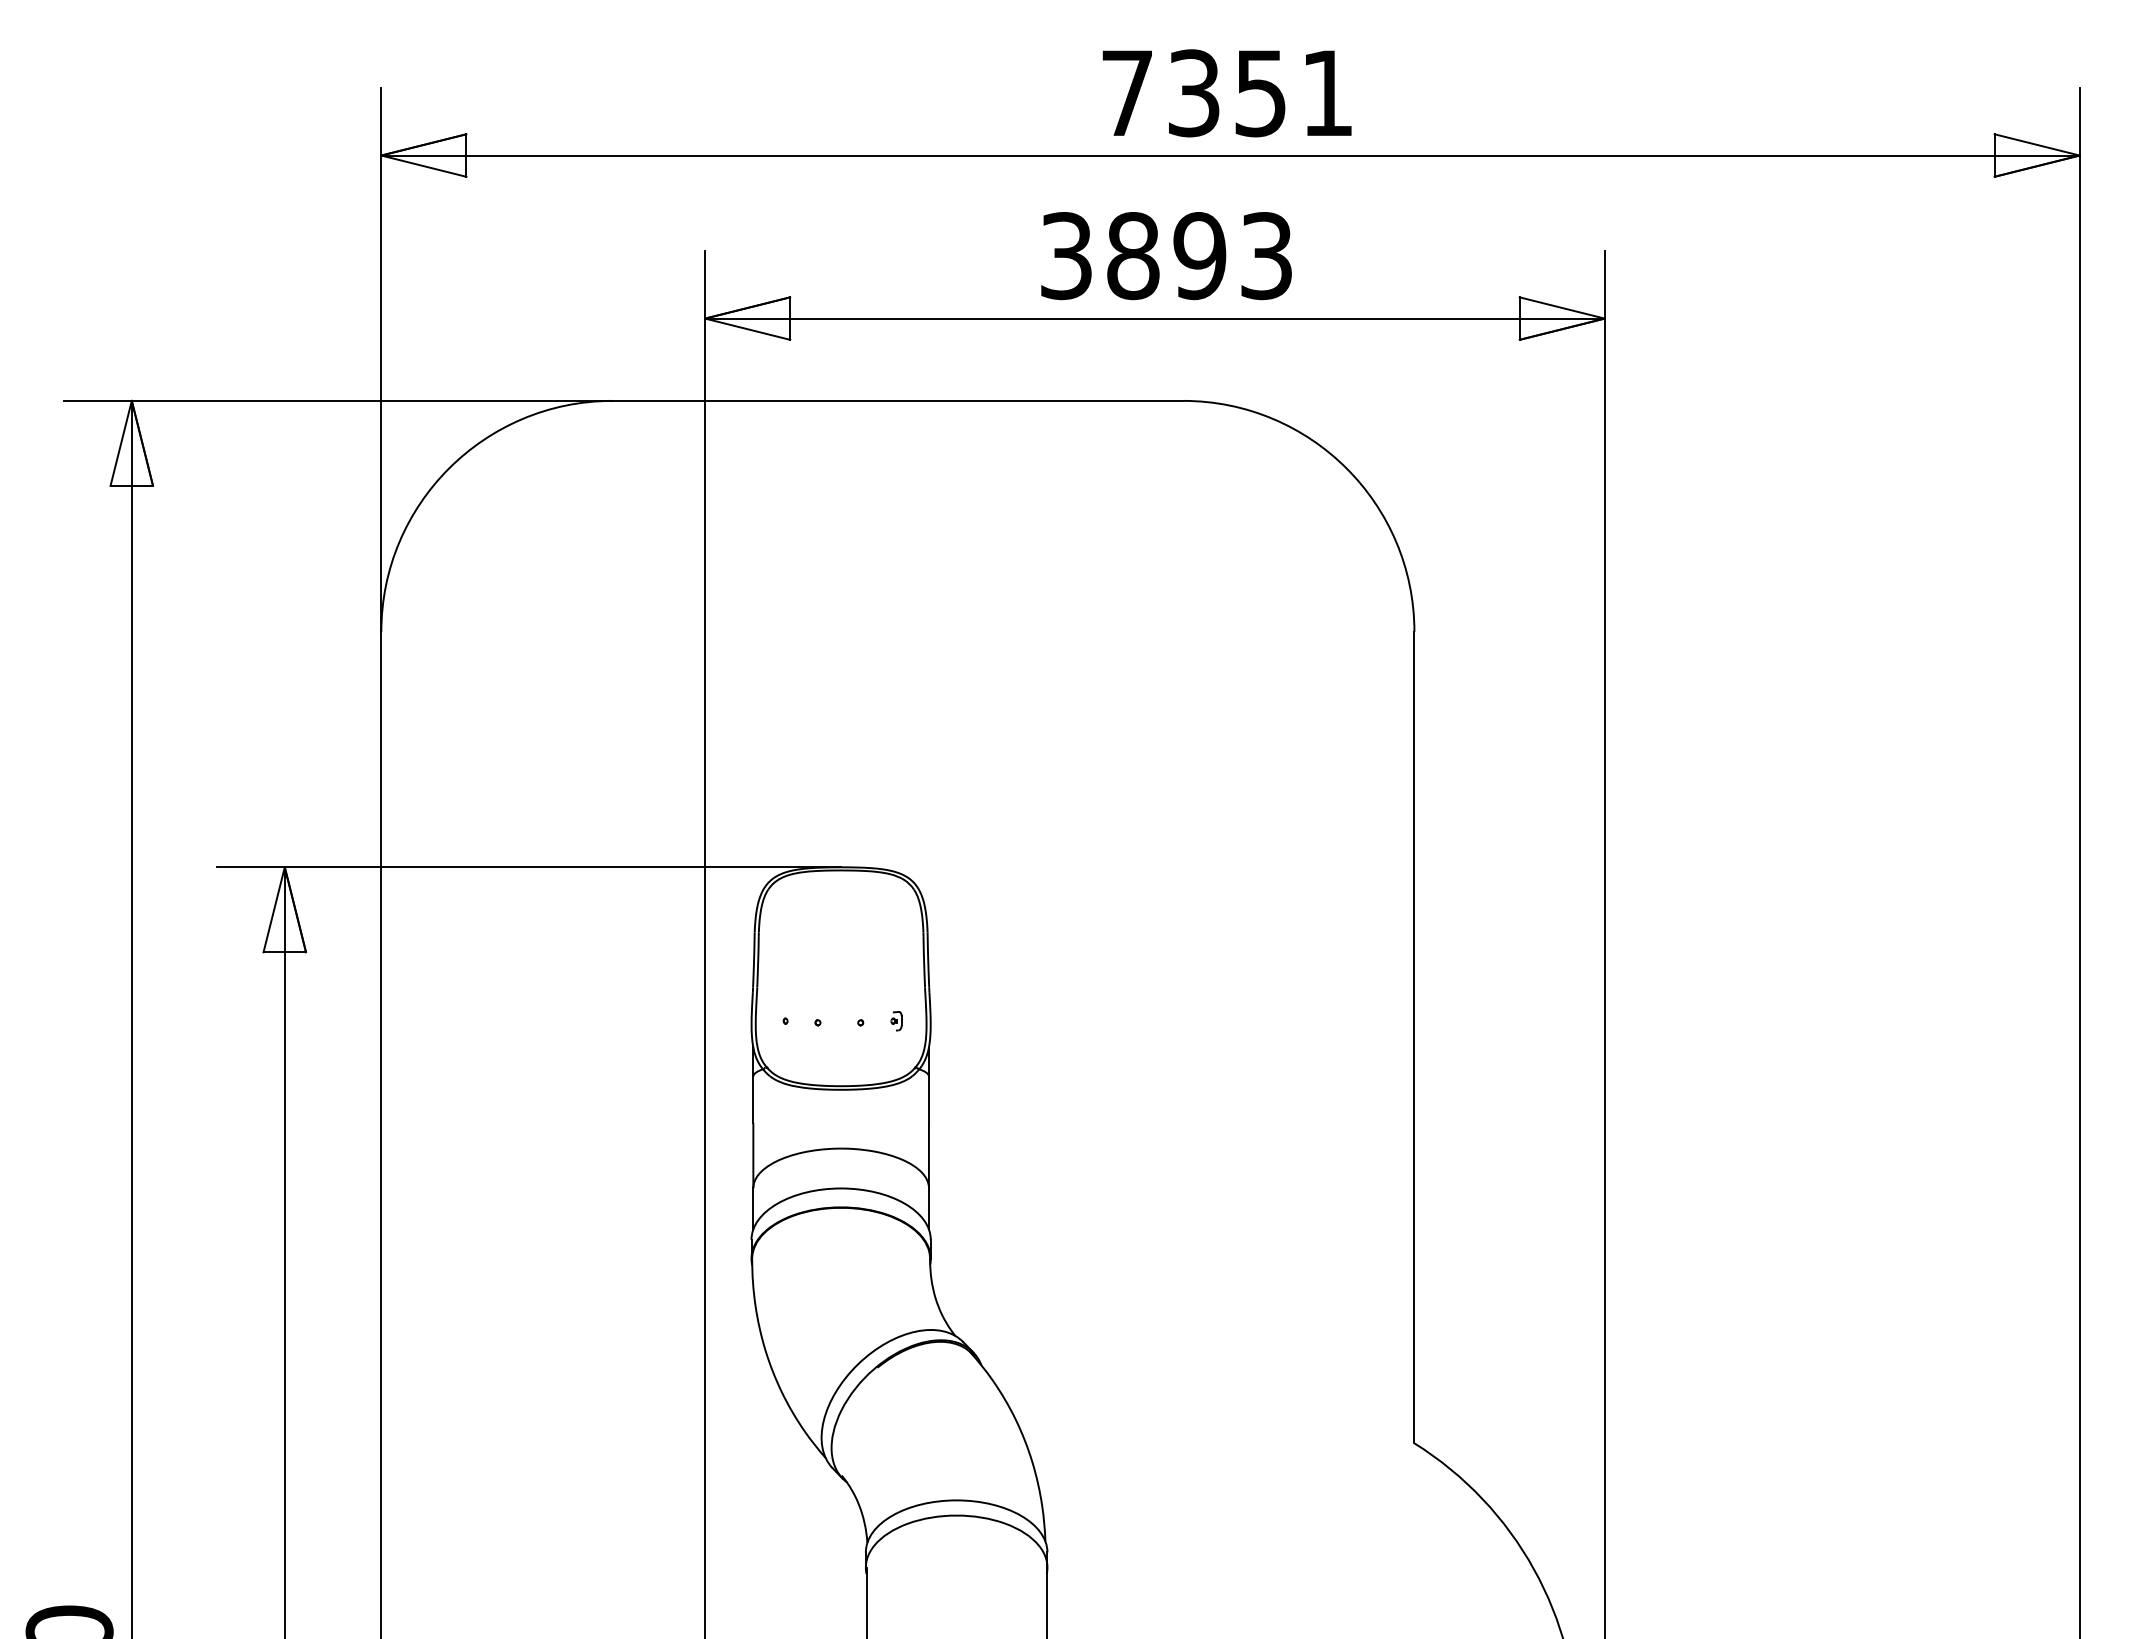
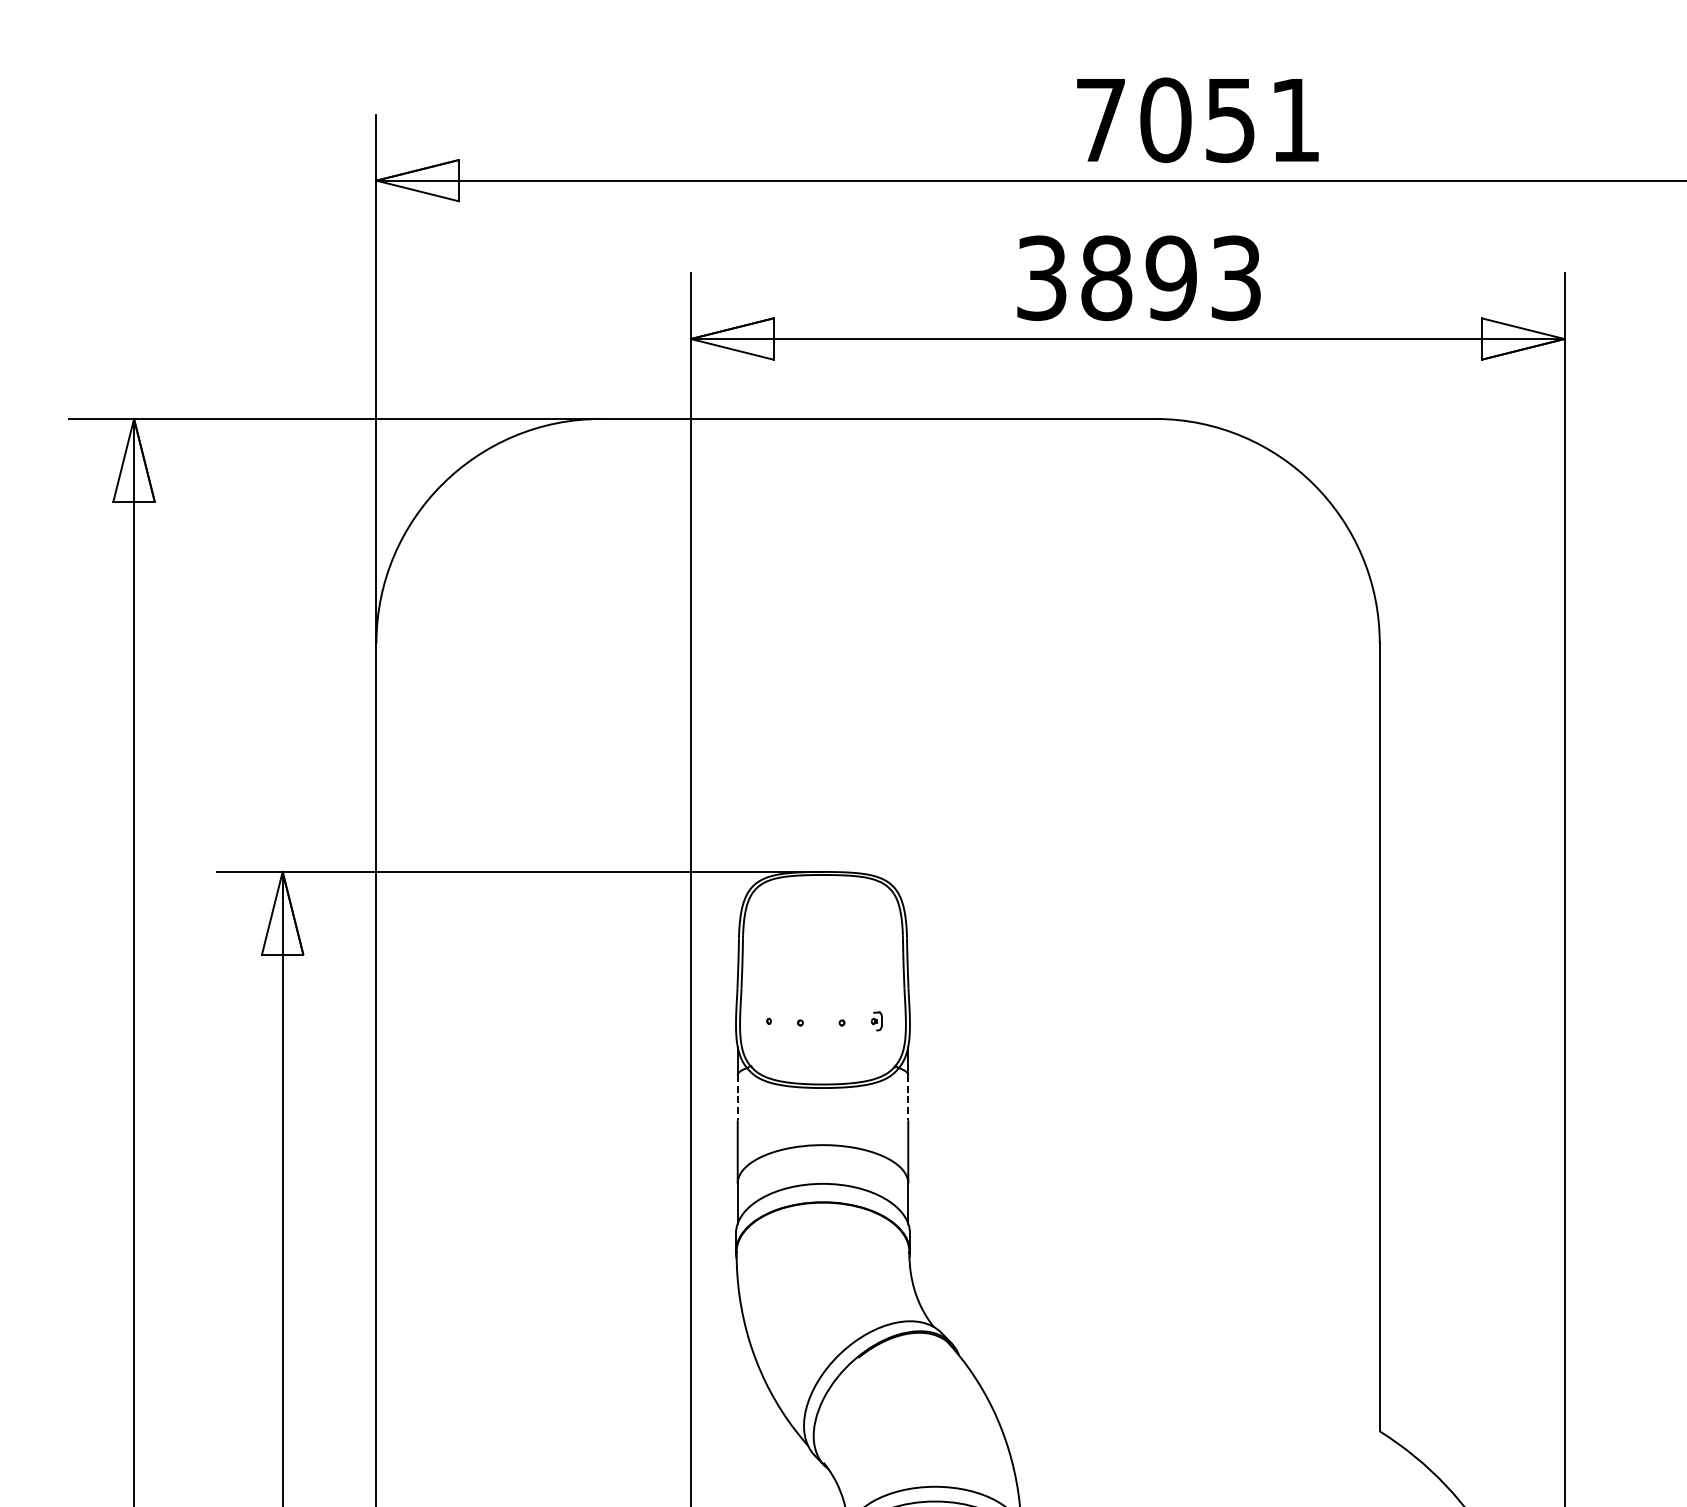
text: (1194, 93) -> (1166, 120), 7351 -> 7051
line: (753, 1100) -> (737, 1098), solid -> dashed
line: (928, 1100) -> (907, 1098), solid -> dashed

